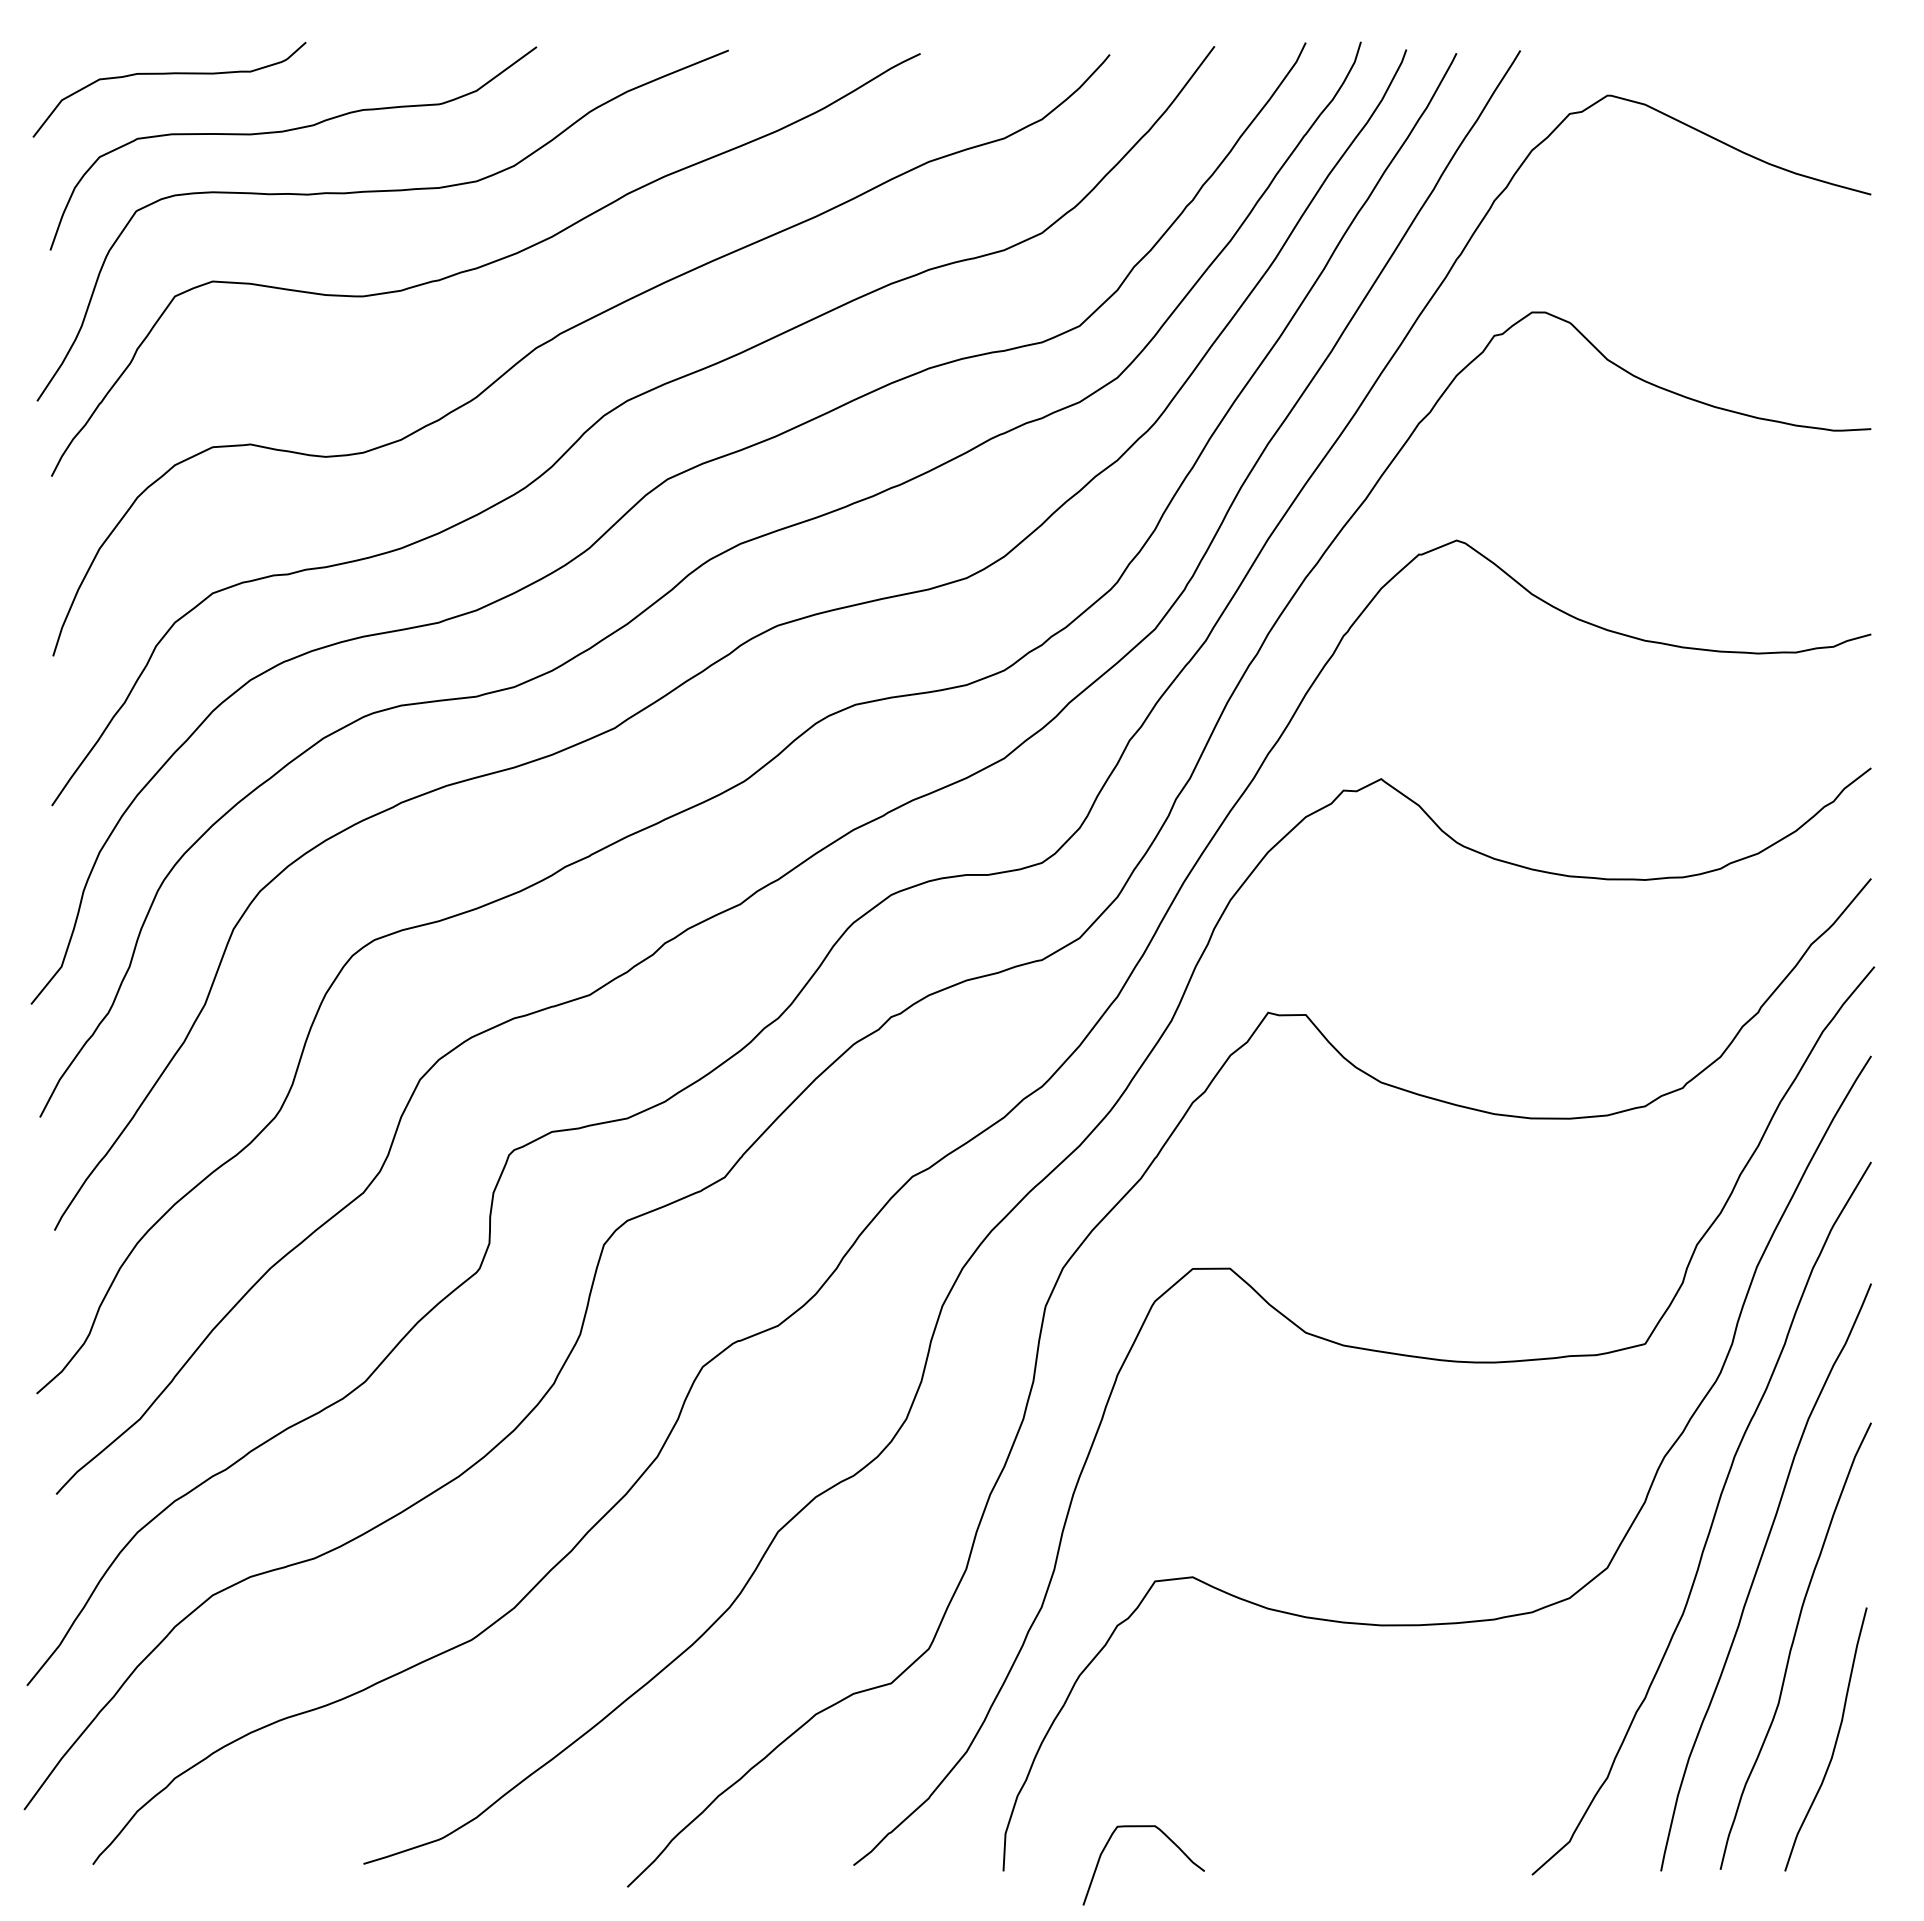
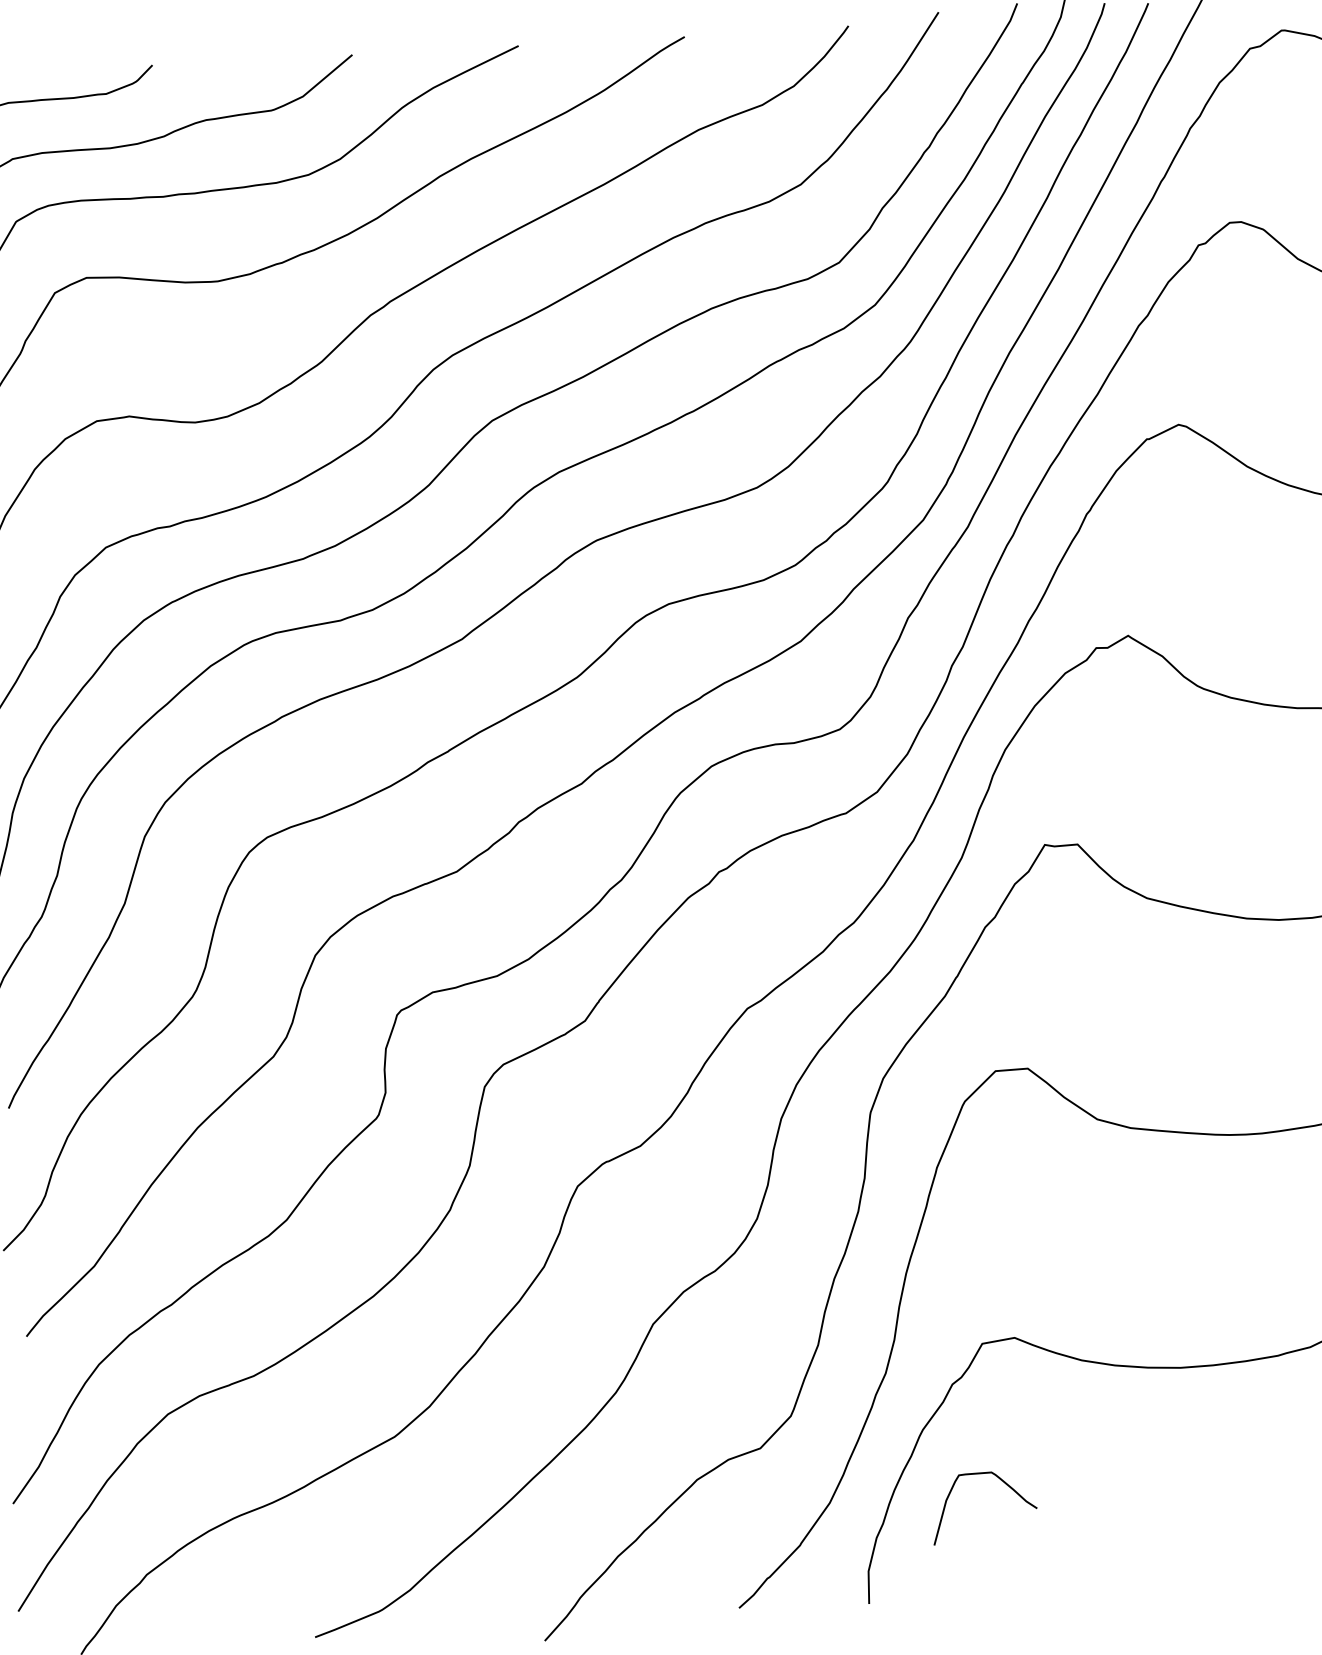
curve: (1168, 1839) -> (1003, 1483), moved

